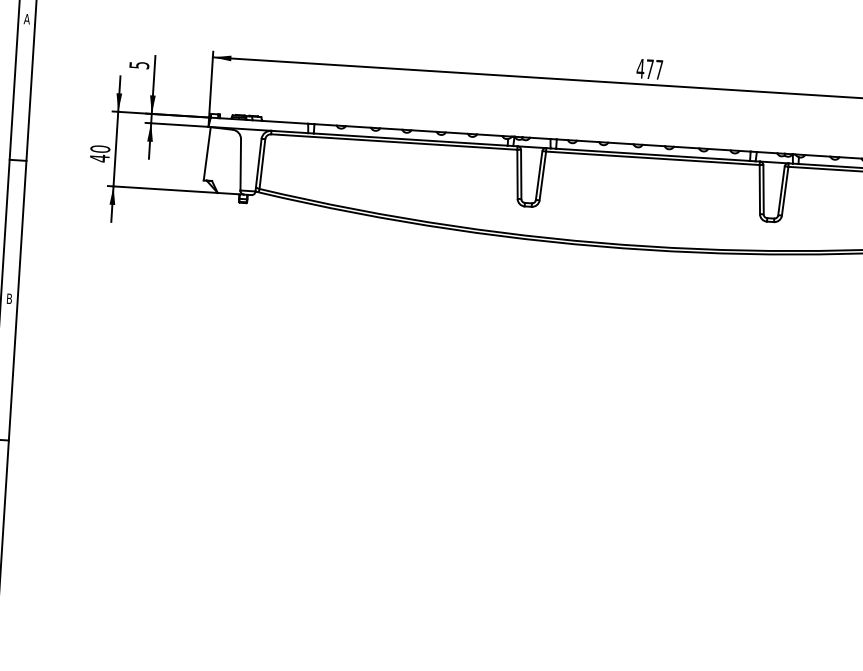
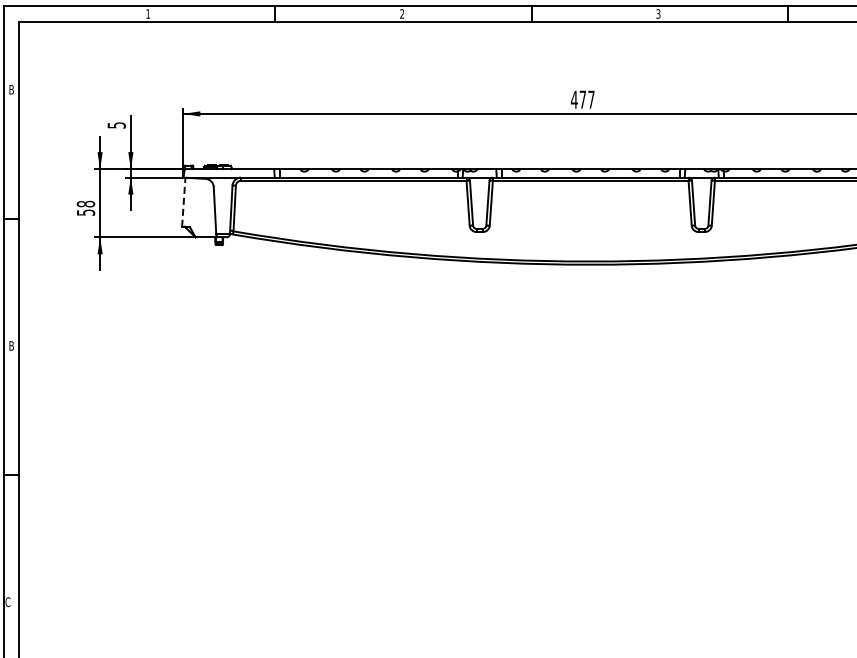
text: (26, 18) -> (11, 89), A -> B
text: (100, 153) -> (86, 208), 40 -> 58
line: (206, 154) -> (183, 202), solid -> dashed

